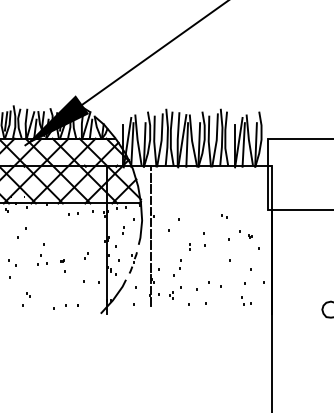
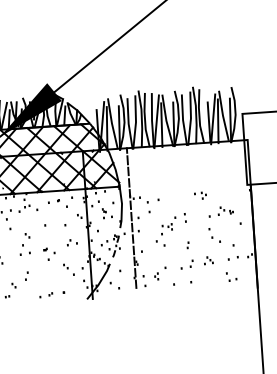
part: (44, 218) -> (24, 208), added
part: (204, 238) -> (185, 217), size x0.62
part: (177, 267) -> (159, 233), moved

